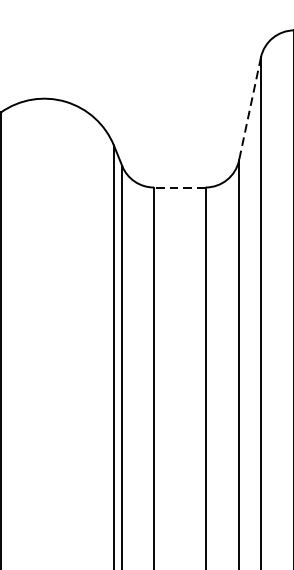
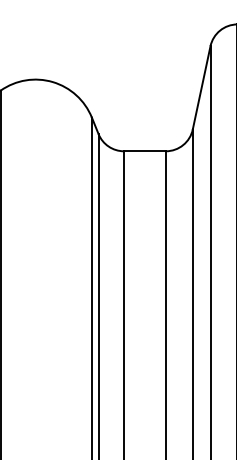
line: (249, 109) -> (201, 88), dashed -> solid
line: (179, 187) -> (144, 151), dashed -> solid

